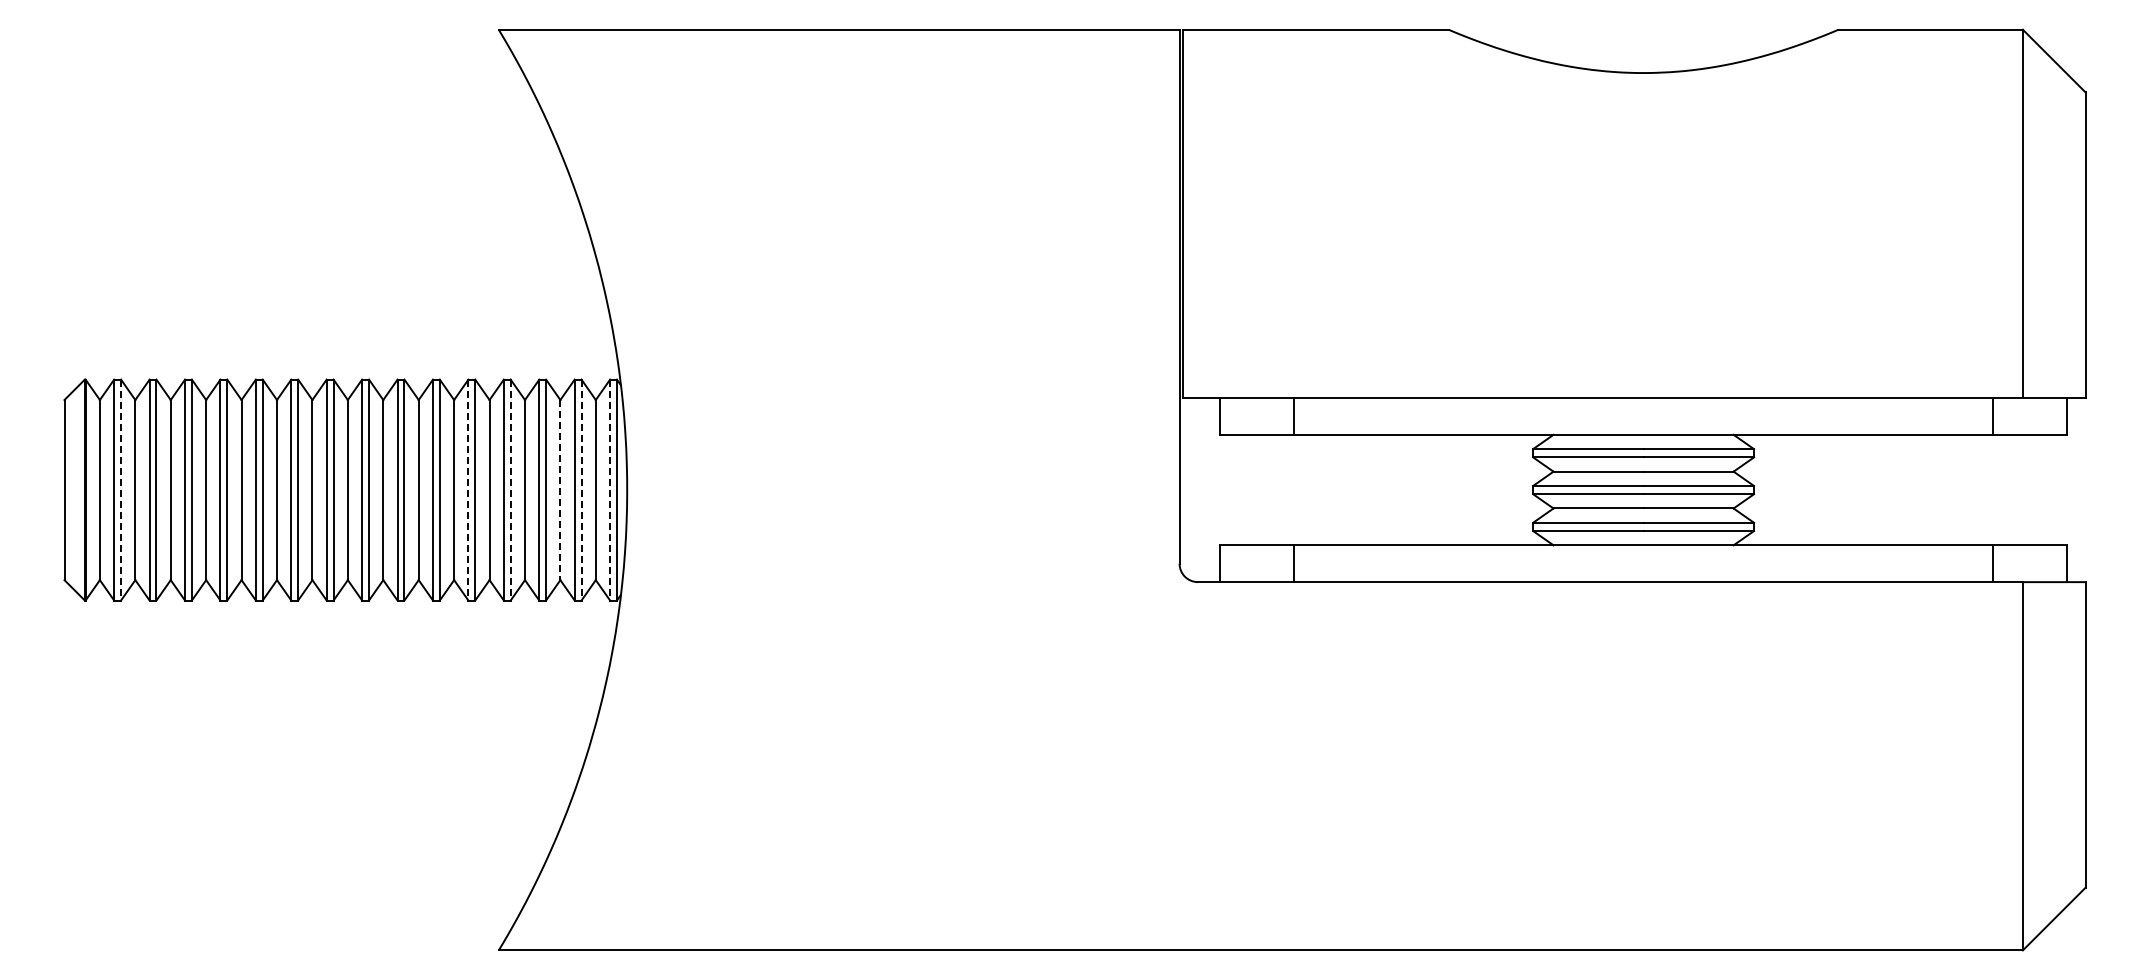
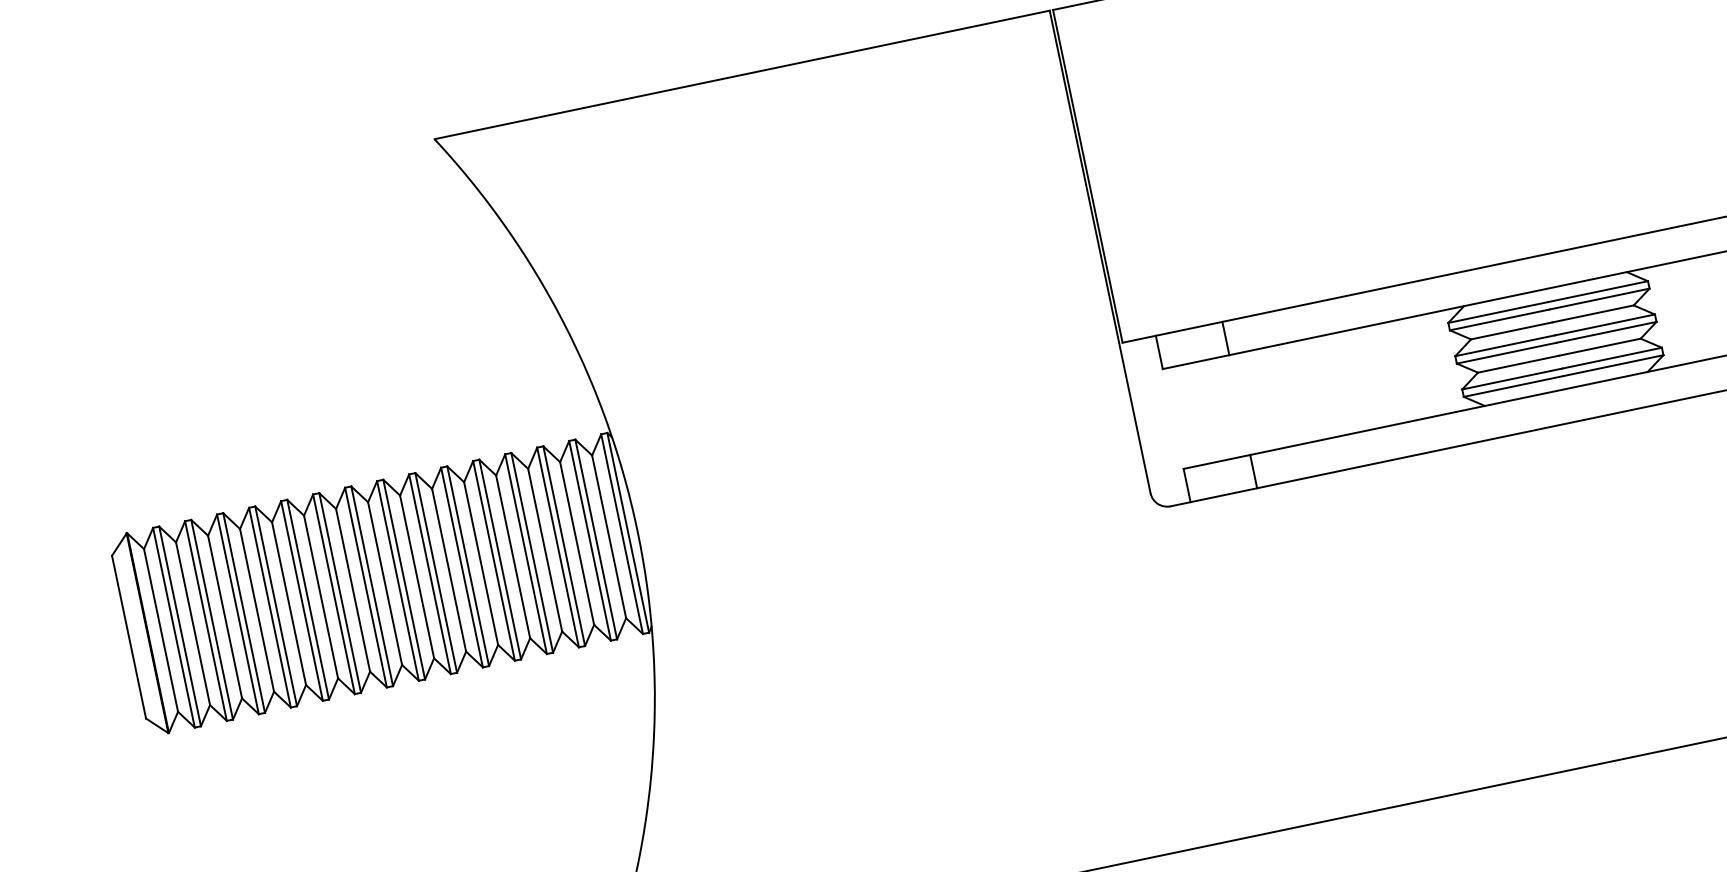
line: (121, 490) -> (180, 626), dashed -> solid
line: (468, 490) -> (494, 561), dashed -> solid
line: (510, 490) -> (532, 553), dashed -> solid
line: (560, 490) -> (577, 543), dashed -> solid
line: (581, 490) -> (596, 539), dashed -> solid
line: (610, 490) -> (622, 534), dashed -> solid

